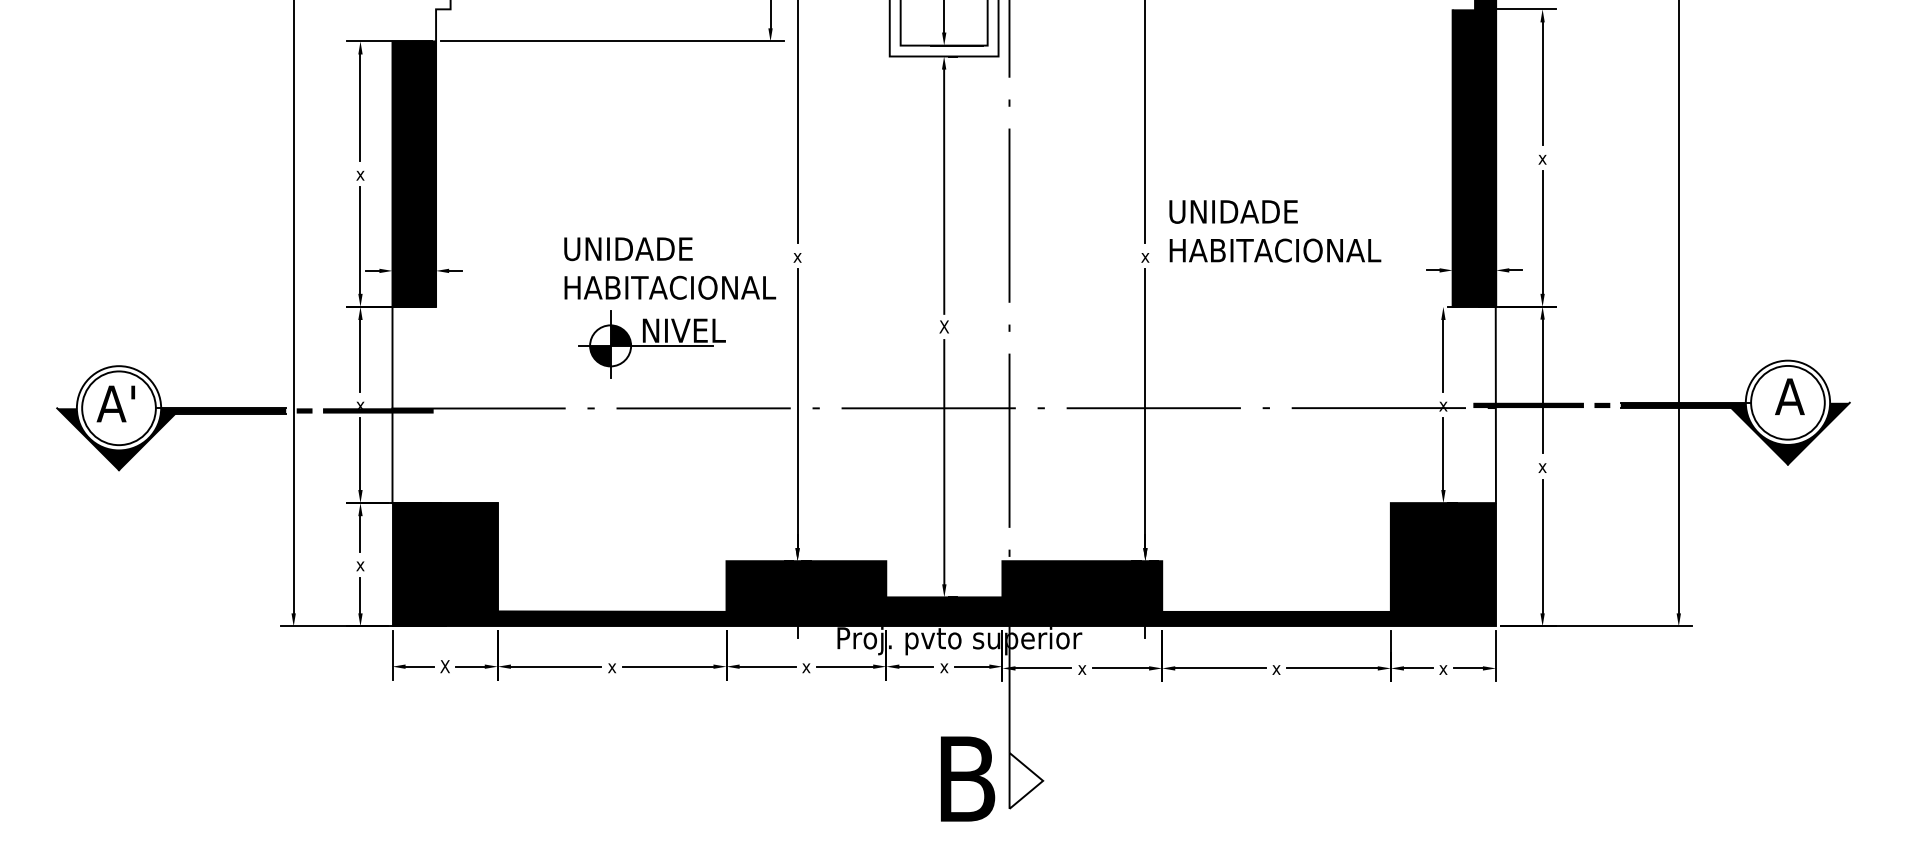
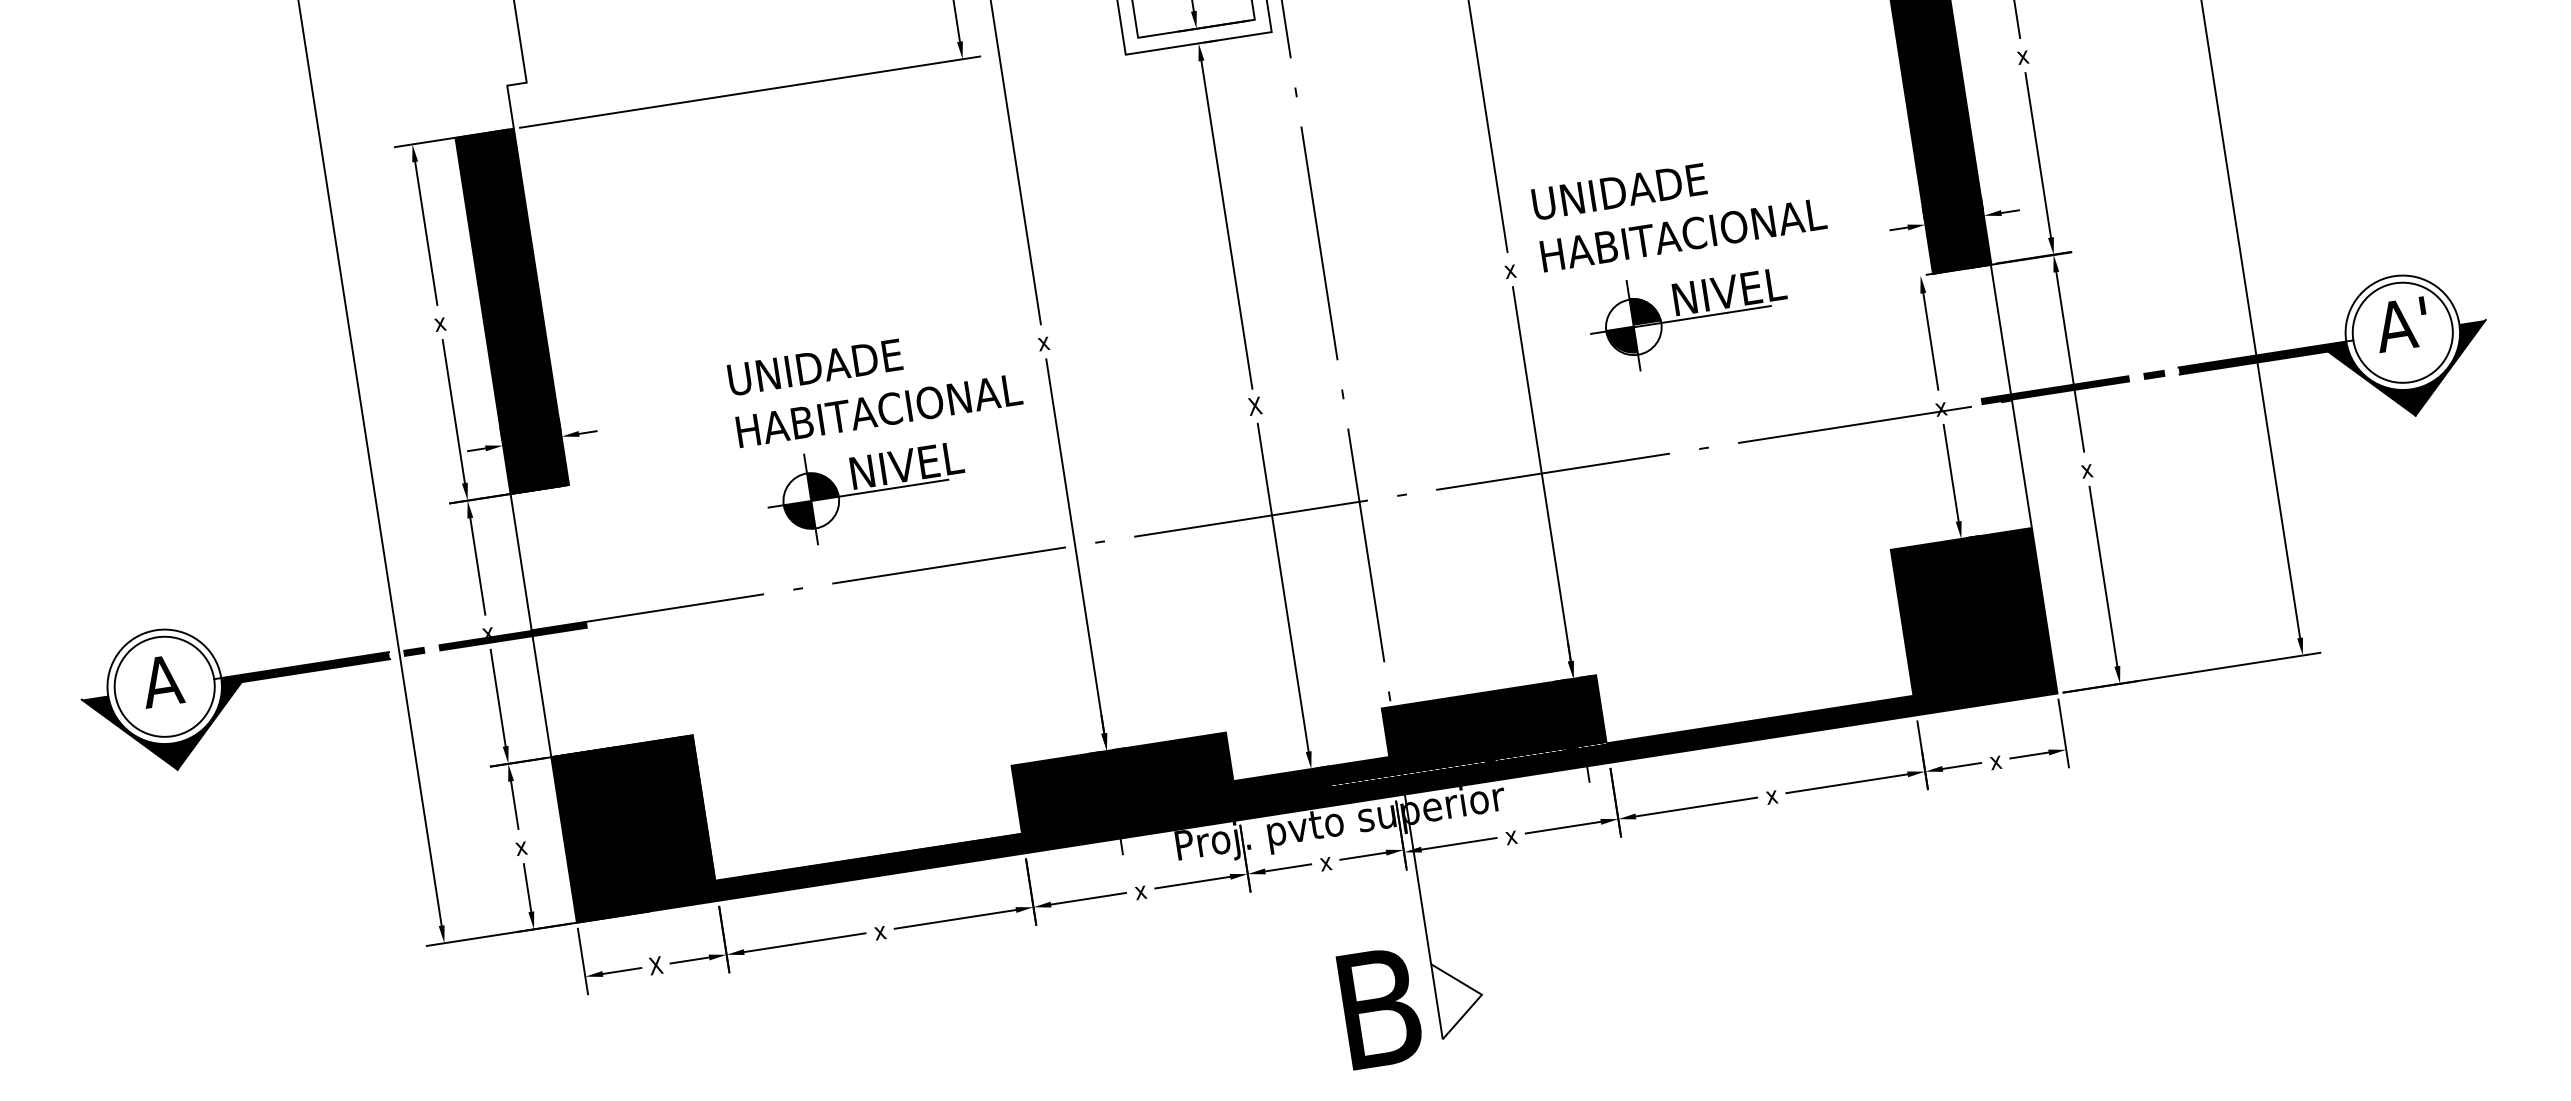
part: (1270, 310) -> (1689, 316), added
text: (1787, 396) -> (2400, 324), A -> A'
text: (115, 403) -> (158, 681), A' -> A

